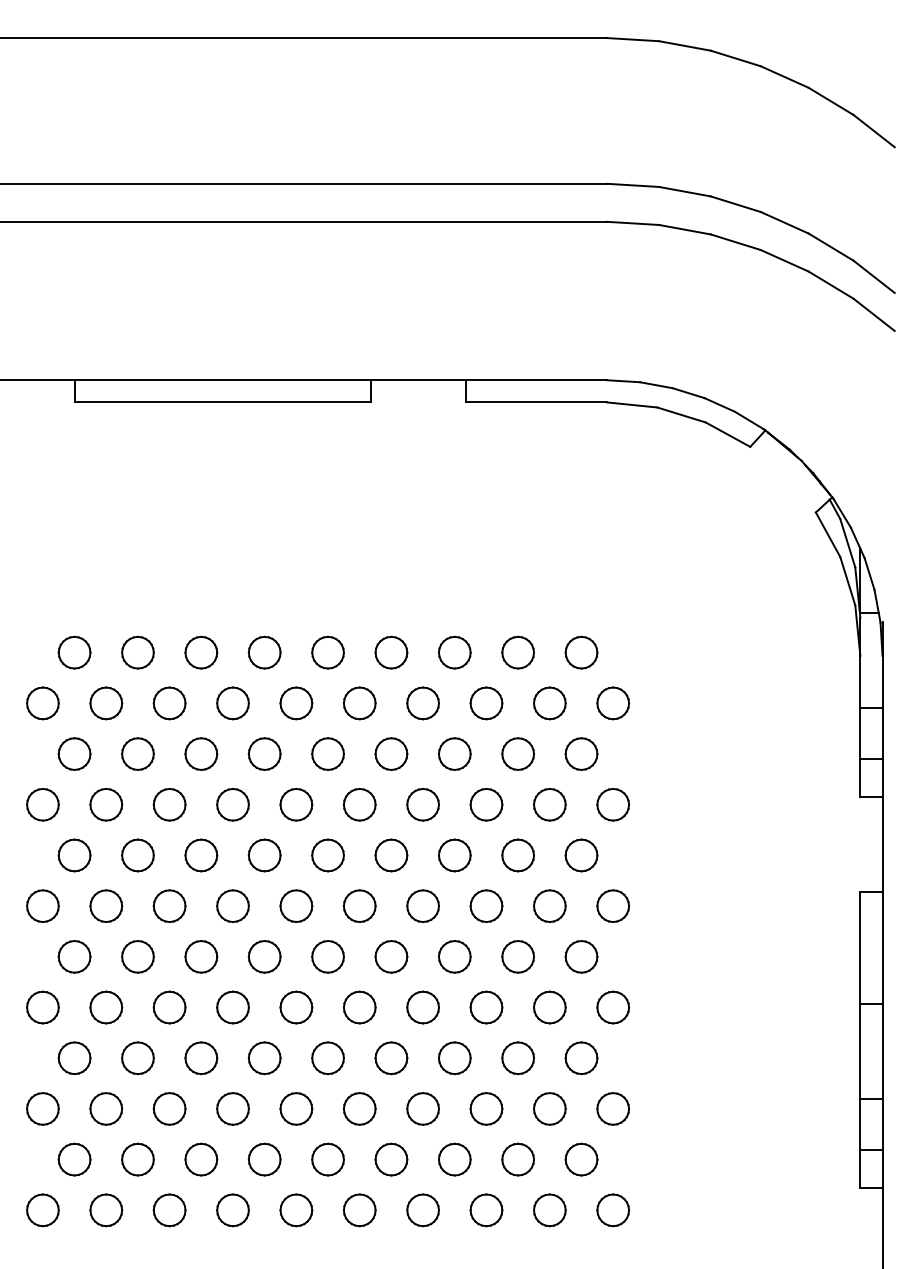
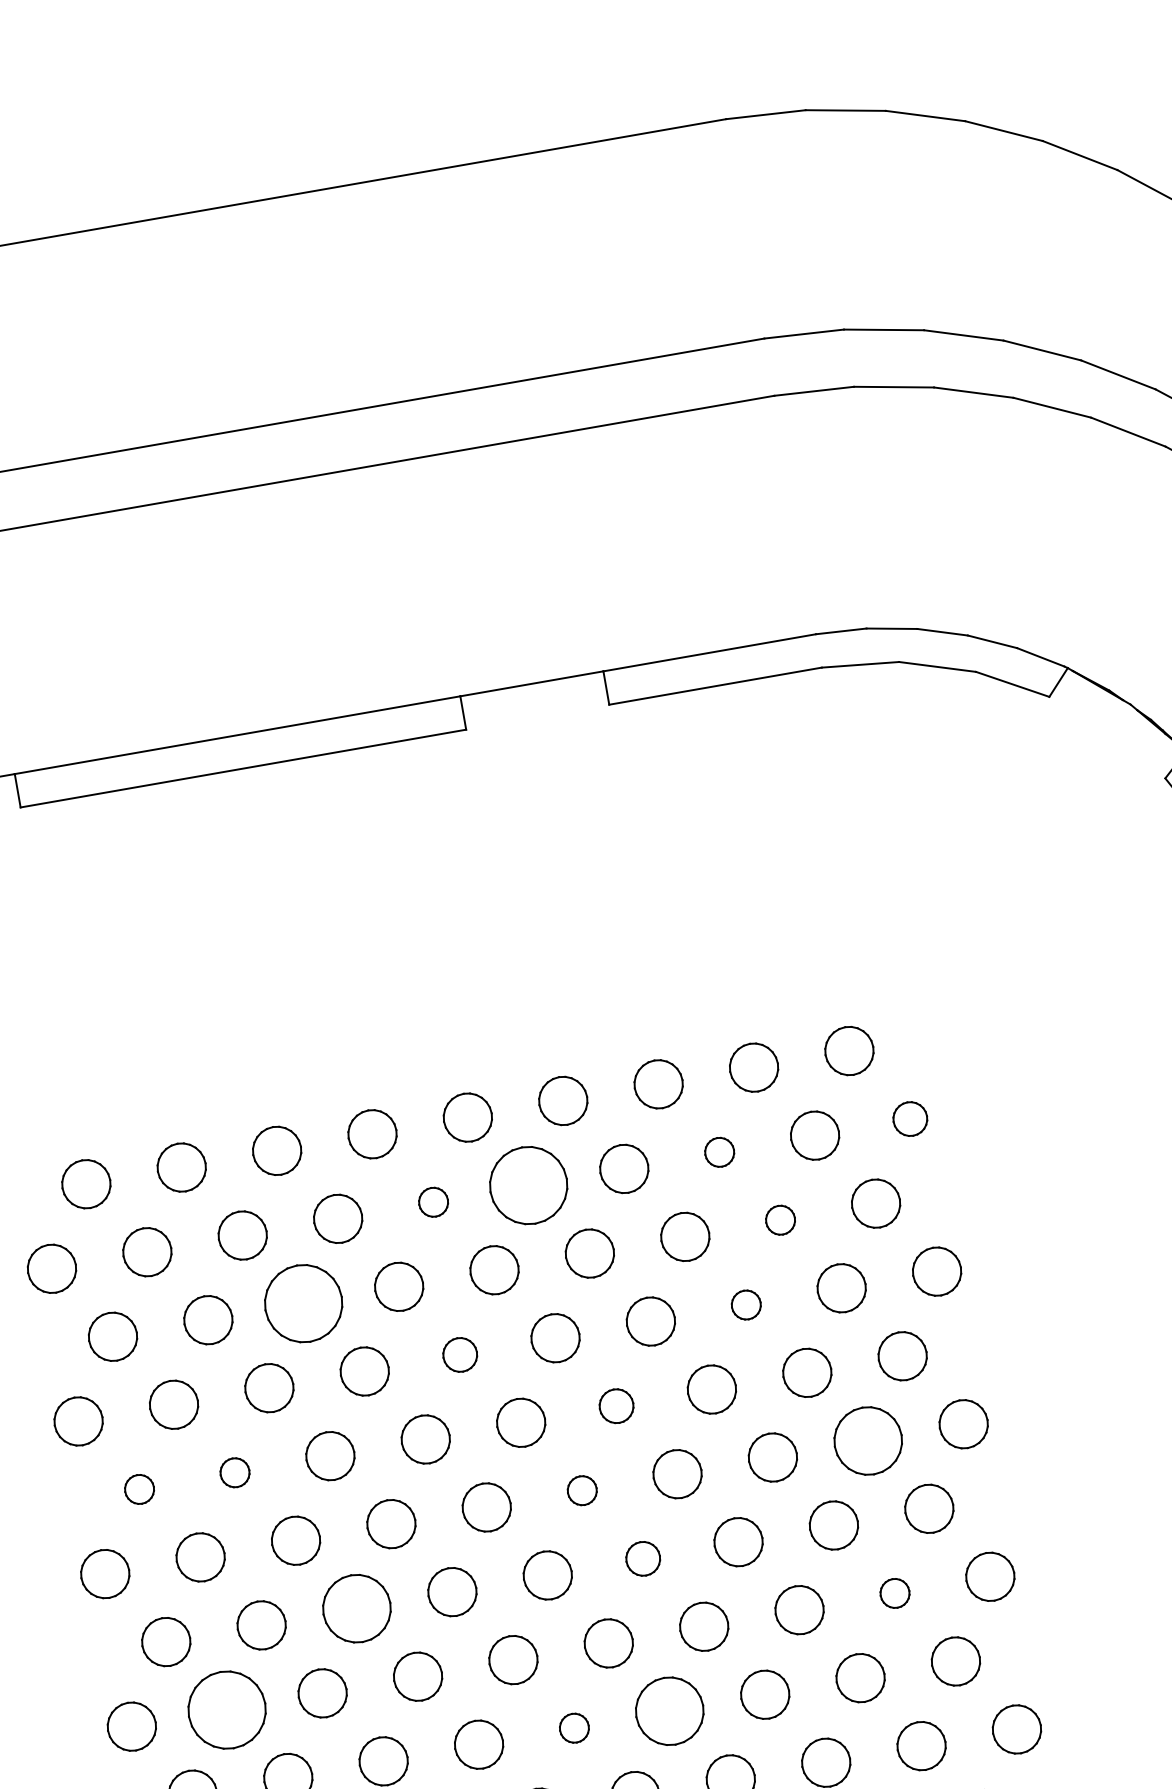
part: (296, 703) -> (433, 1202), size x0.6
part: (359, 703) -> (528, 1185), size x1.6
part: (486, 703) -> (719, 1152), size x0.6
part: (612, 703) -> (909, 1119), size x0.7
part: (201, 753) -> (303, 1302), size x1.6
part: (517, 753) -> (779, 1219), size x0.6
part: (296, 804) -> (460, 1354), size x0.7
part: (486, 804) -> (746, 1304), size x0.6
part: (74, 855) -> (139, 1489), size x0.6
part: (137, 855) -> (234, 1472), size x0.6
part: (391, 855) -> (616, 1406), size x0.7
part: (359, 905) -> (581, 1489), size x0.6
part: (549, 905) -> (867, 1439), size x1.4
part: (201, 956) -> (357, 1608), size x1.4
part: (391, 956) -> (643, 1558), size x0.7
part: (106, 1007) -> (227, 1709), size x1.6
part: (549, 1007) -> (894, 1593), size x0.6
part: (327, 1058) -> (573, 1728), size x0.6
part: (391, 1058) -> (669, 1711), size x1.4

